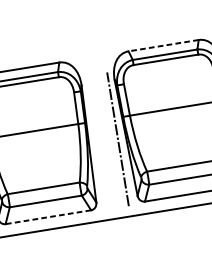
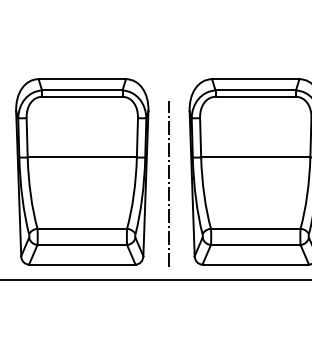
line: (163, 45) -> (255, 79), dashed -> solid
line: (117, 139) -> (168, 183), moved
line: (47, 217) -> (81, 264), dashed -> solid

